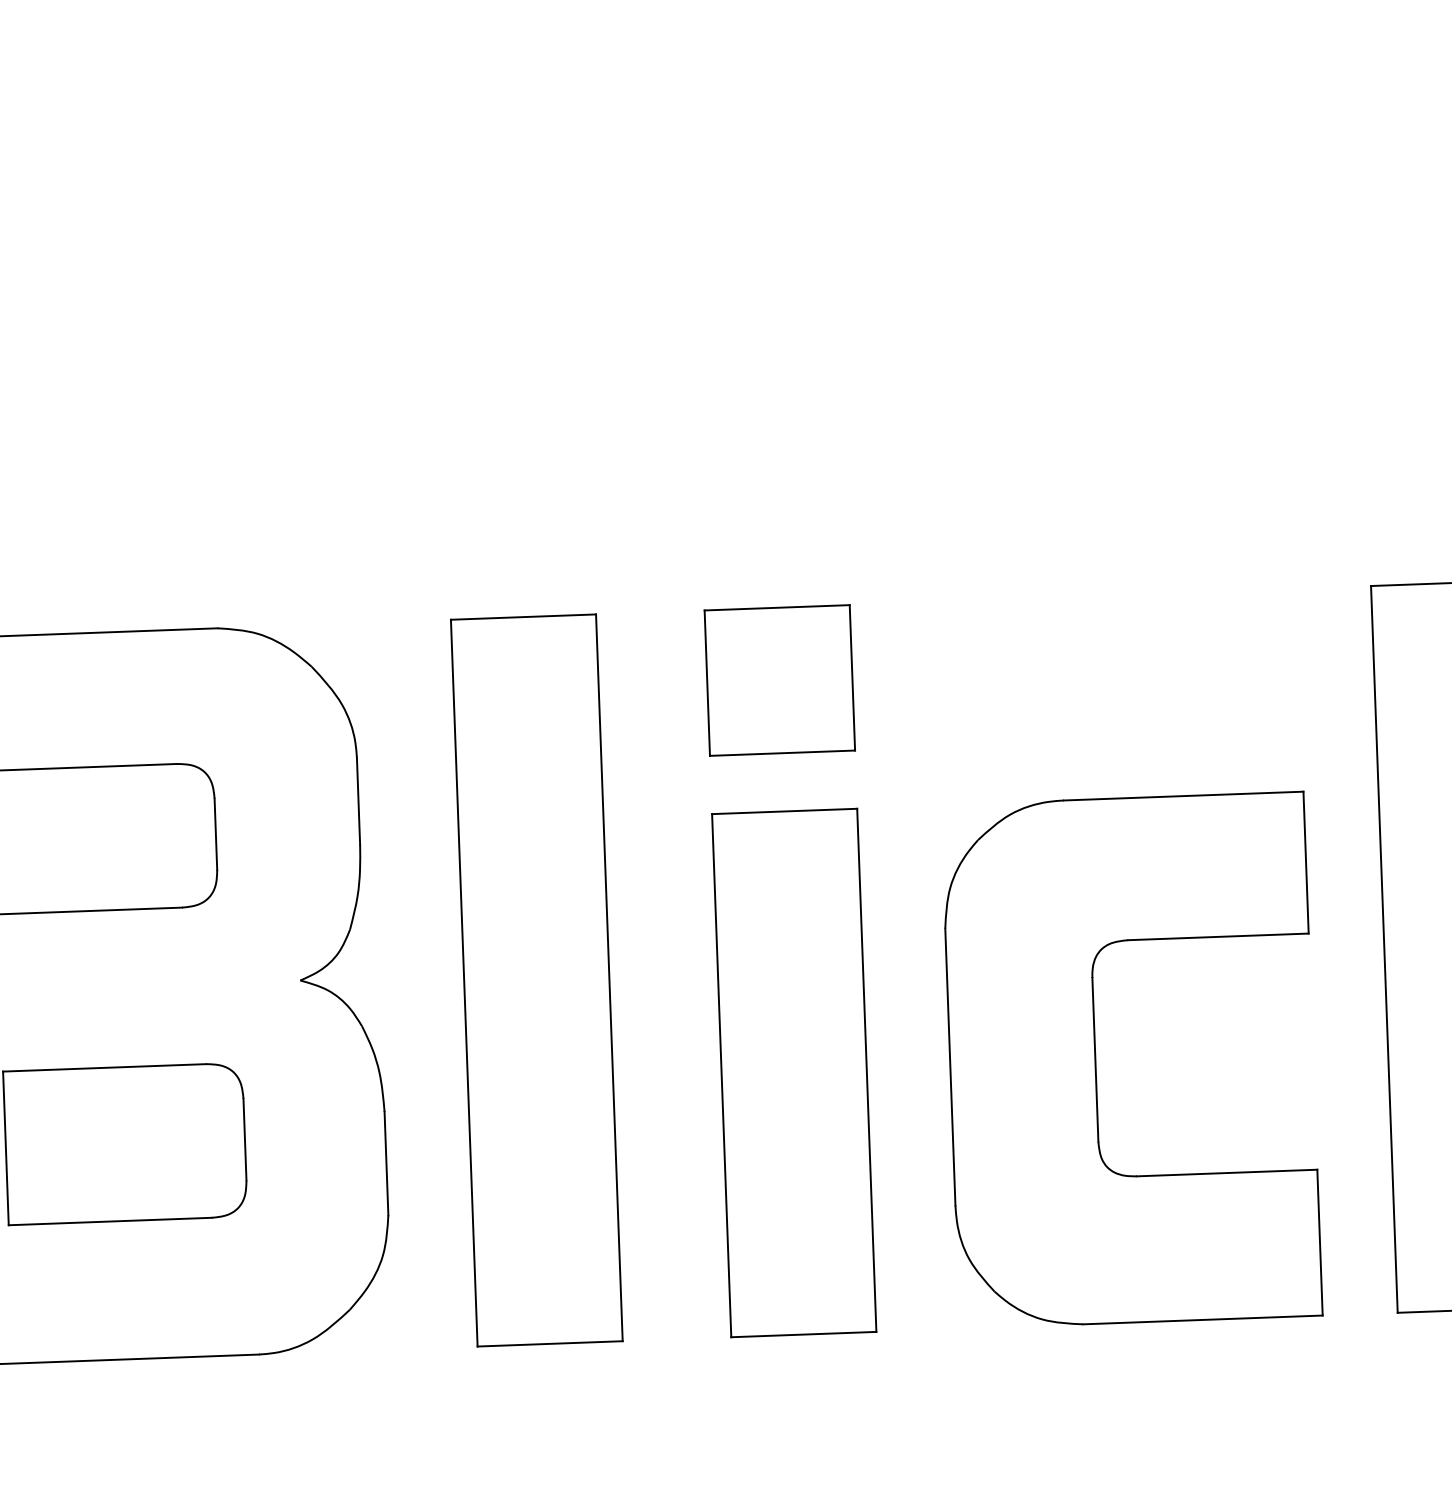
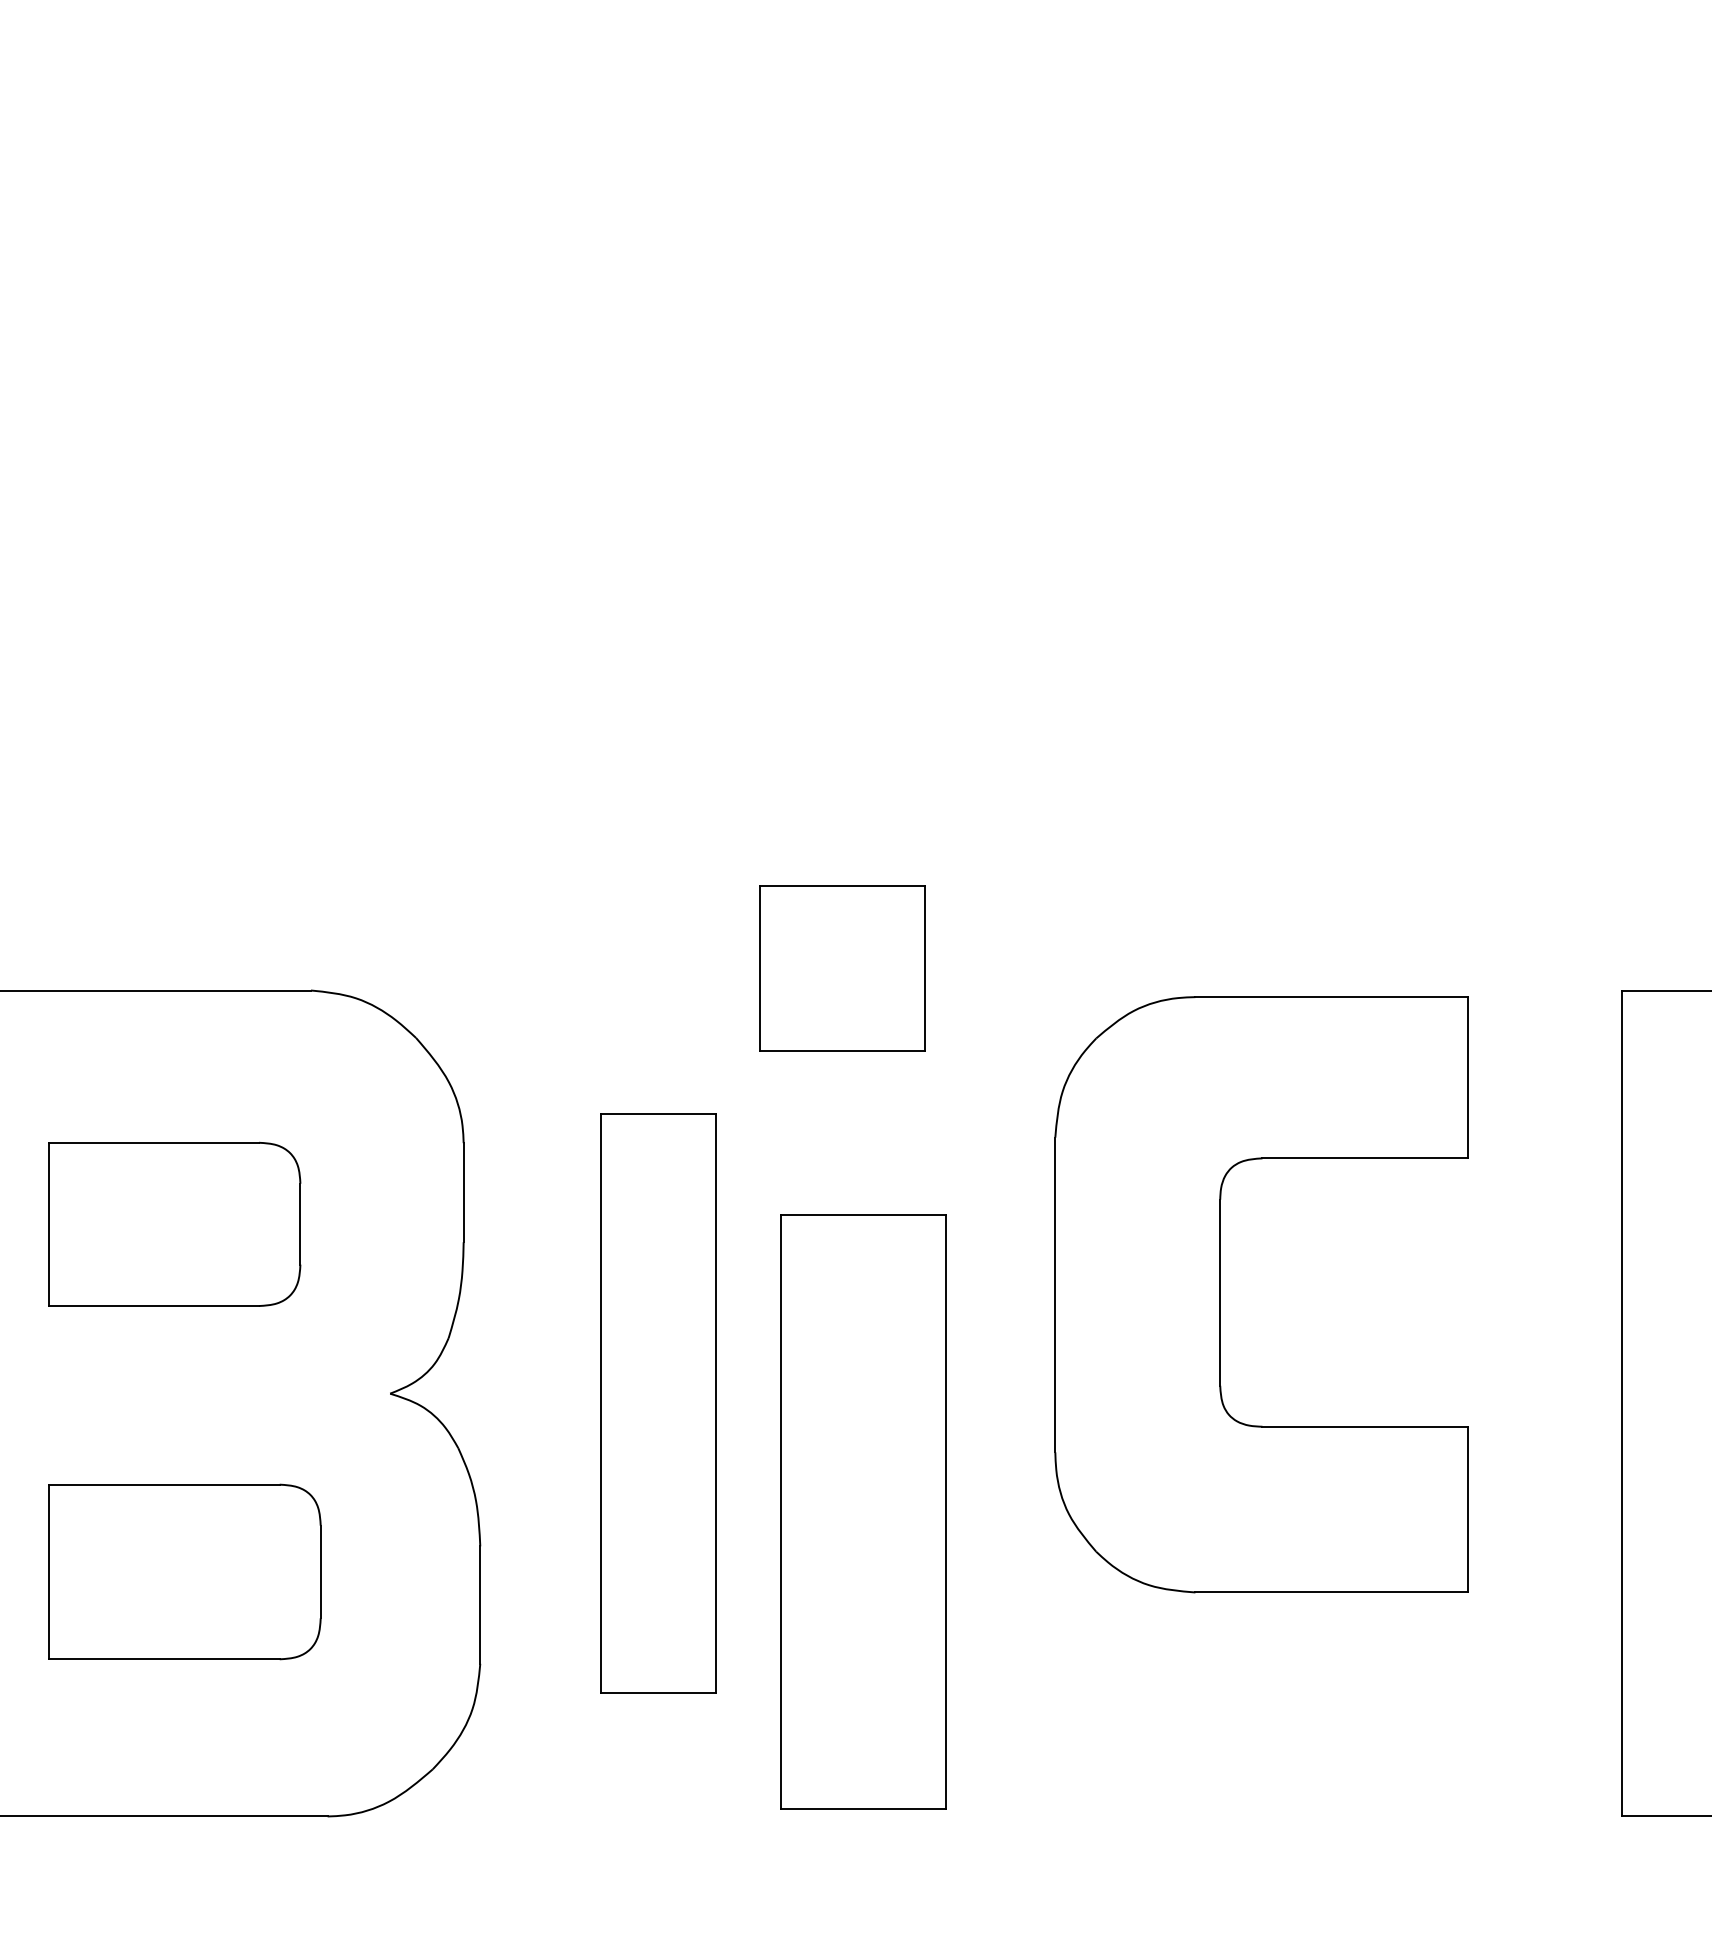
part: (779, 680) -> (842, 968), moved
part: (536, 980) -> (658, 1403), size x0.7
part: (1095, 1061) -> (1220, 1294), moved
part: (793, 1072) -> (863, 1511), moved

